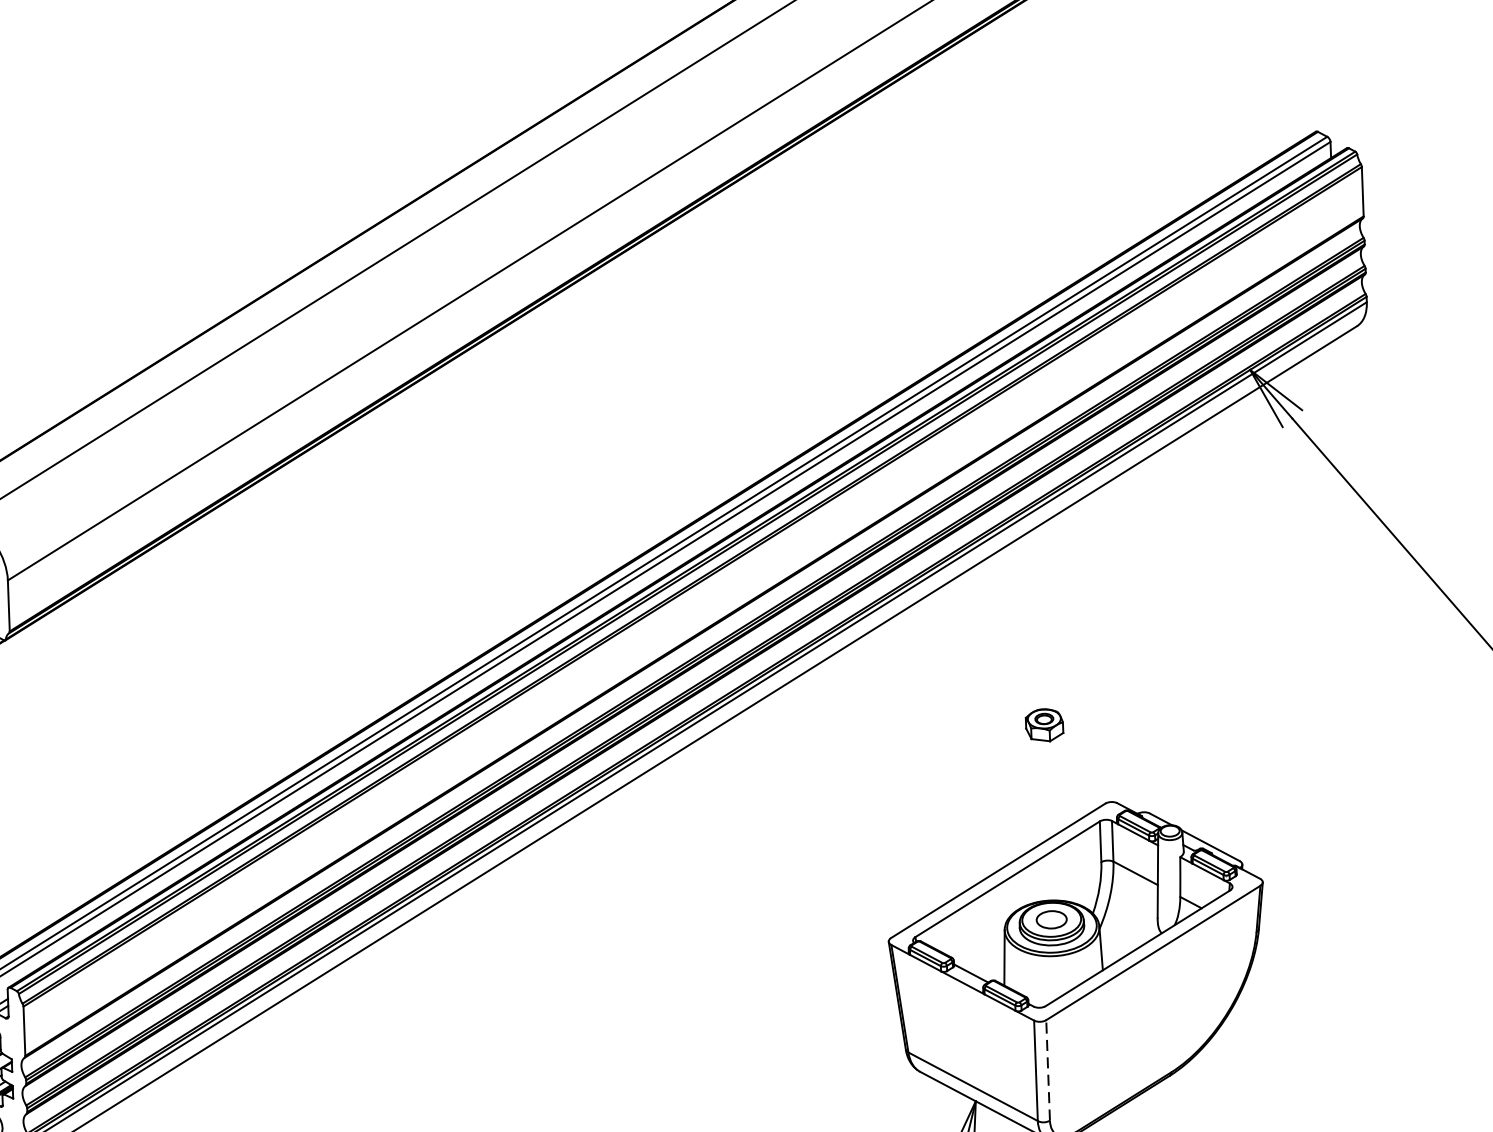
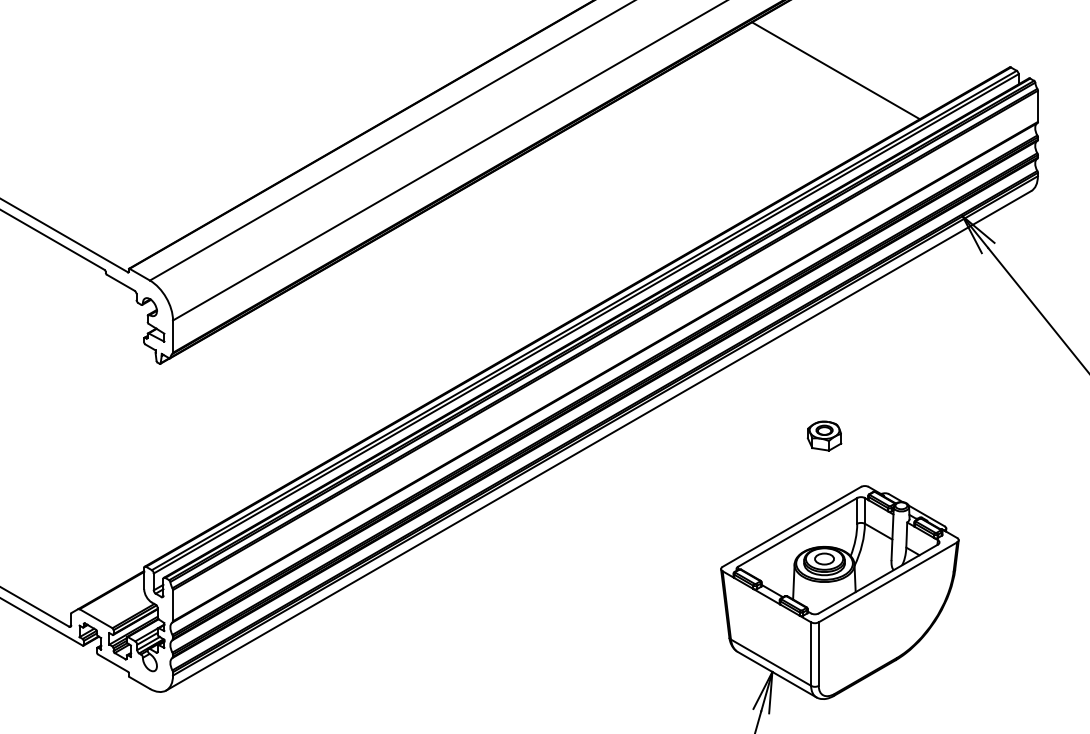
line: (1040, 146) -> (835, 70), added
part: (1044, 724) -> (824, 435), size x1.43
line: (1047, 1071) -> (818, 654), dashed -> solid

